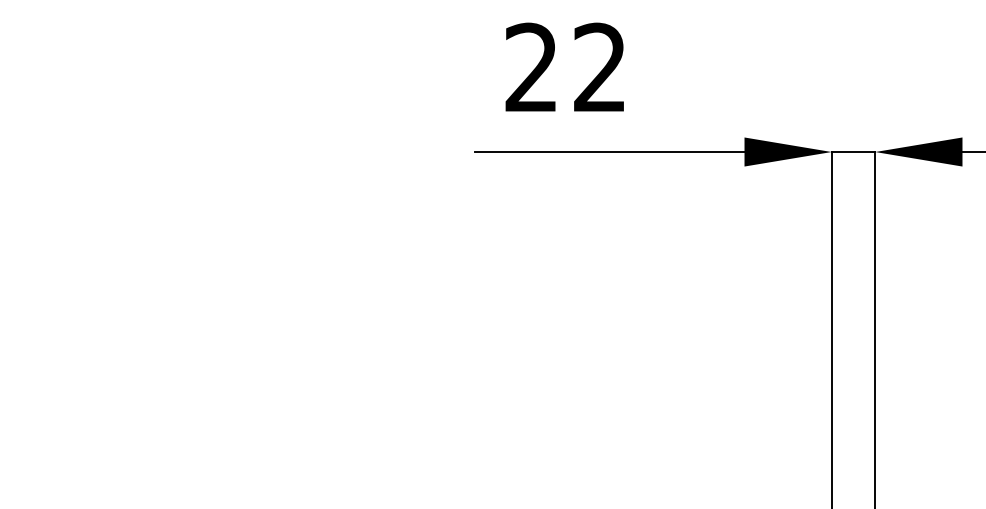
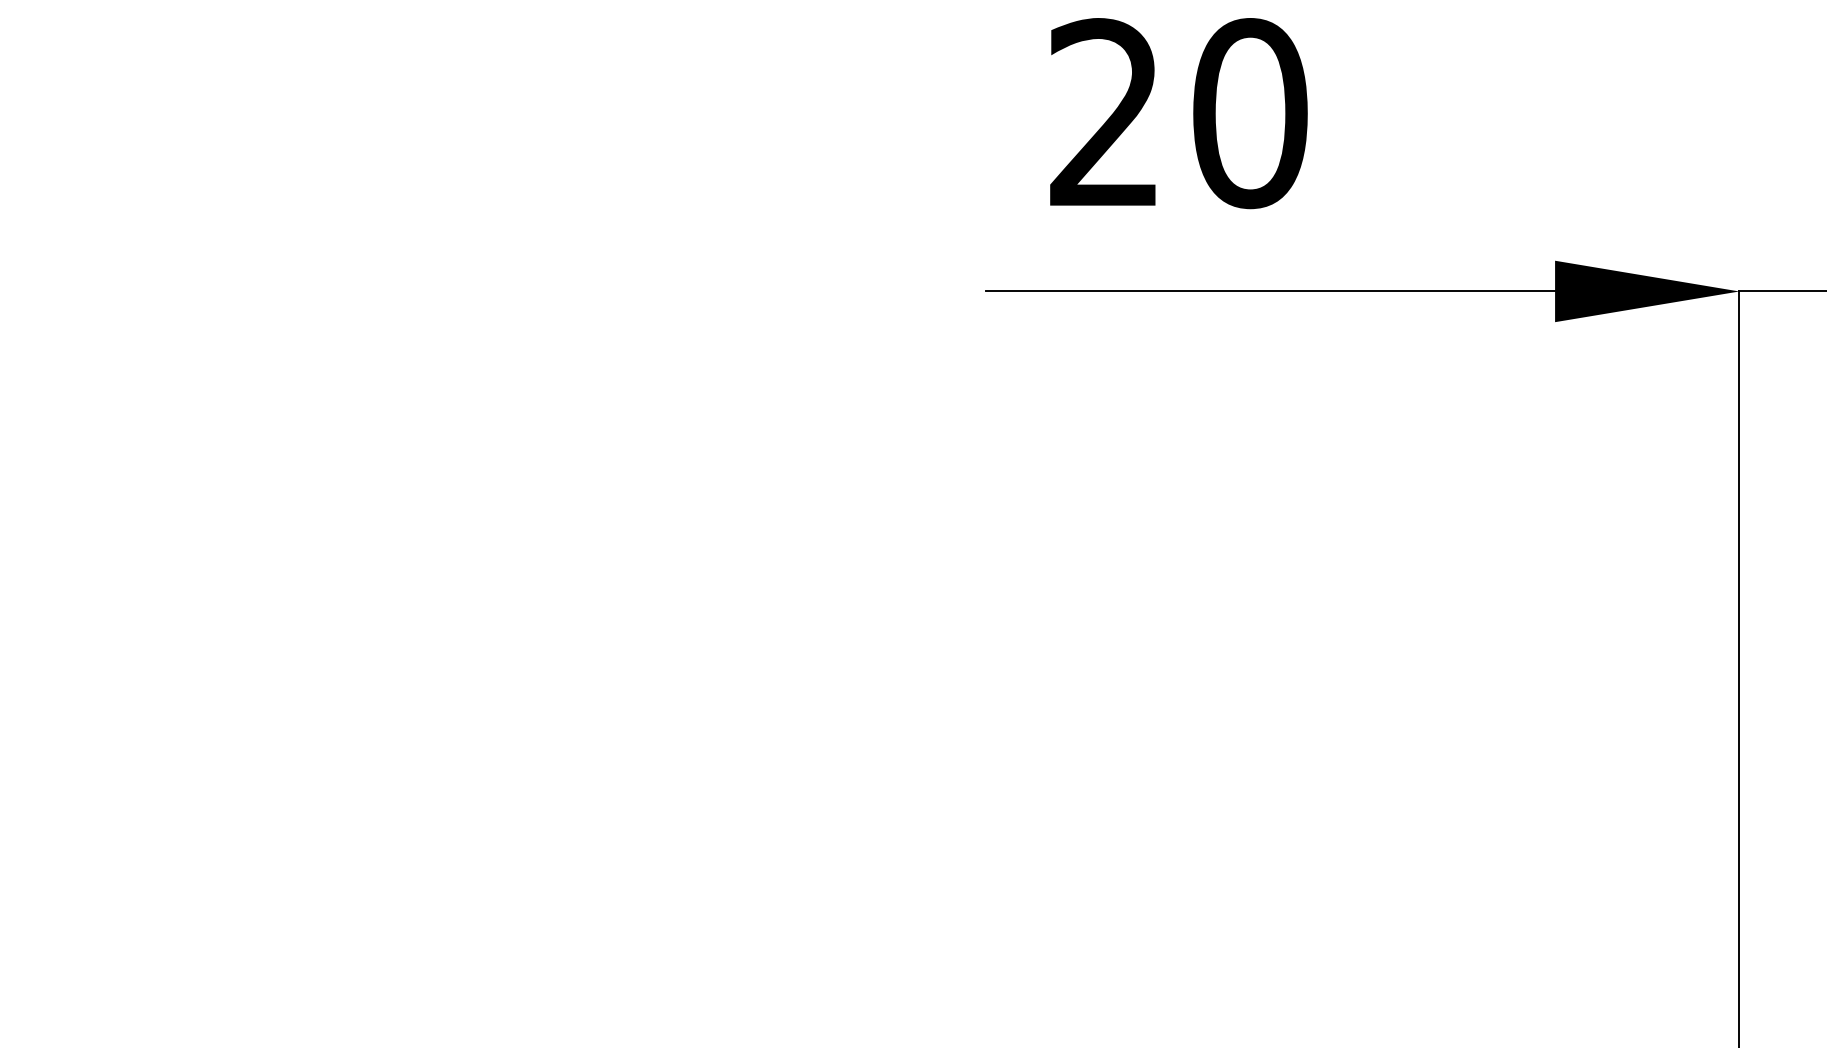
text: (600, 67) -> (1250, 112), 22 -> 20

